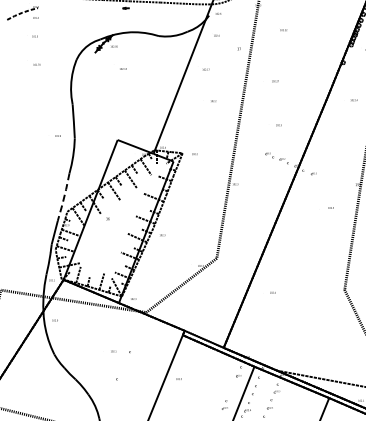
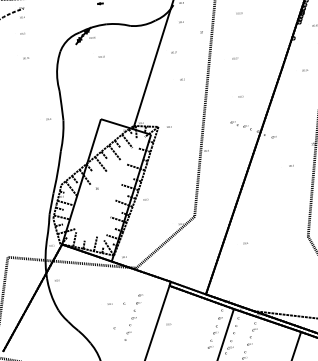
line: (64, 197) -> (57, 172), dashed -> solid
part: (139, 368) -> (133, 317), added
part: (231, 388) -> (215, 329), added

